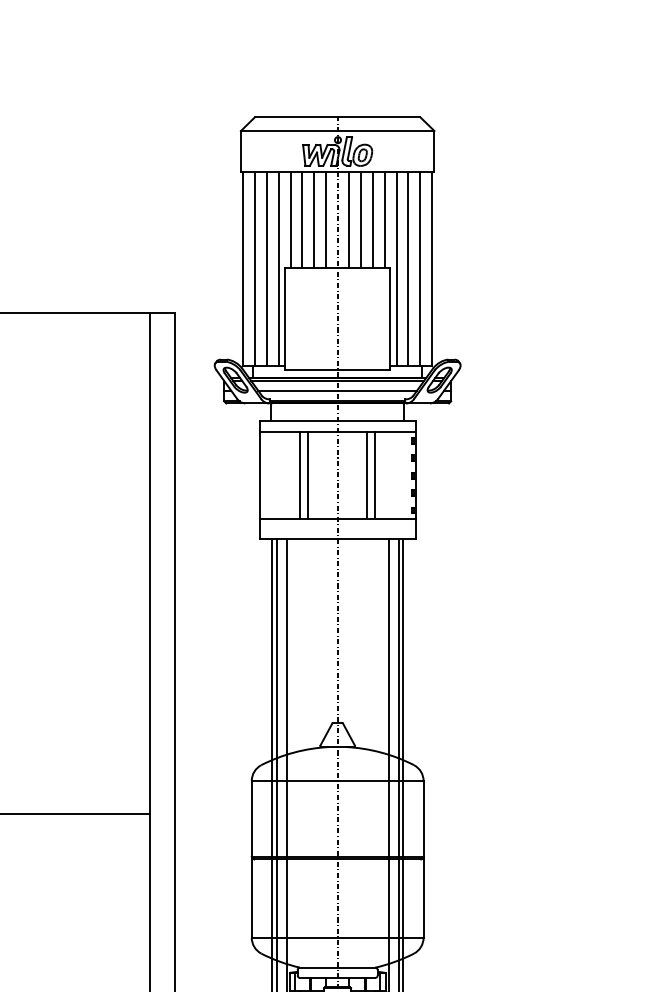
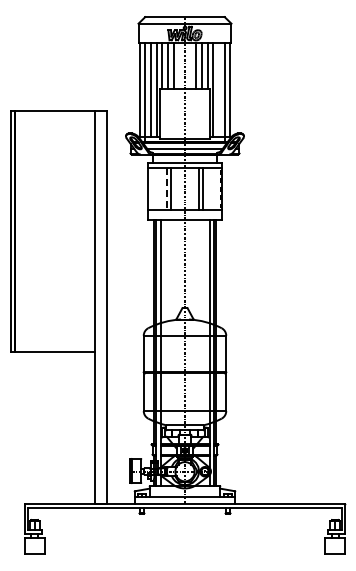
line: (326, 220) -> (179, 66), removed
line: (349, 220) -> (190, 66), removed
line: (407, 268) -> (218, 89), removed
line: (299, 476) -> (166, 189), solid -> dashed

